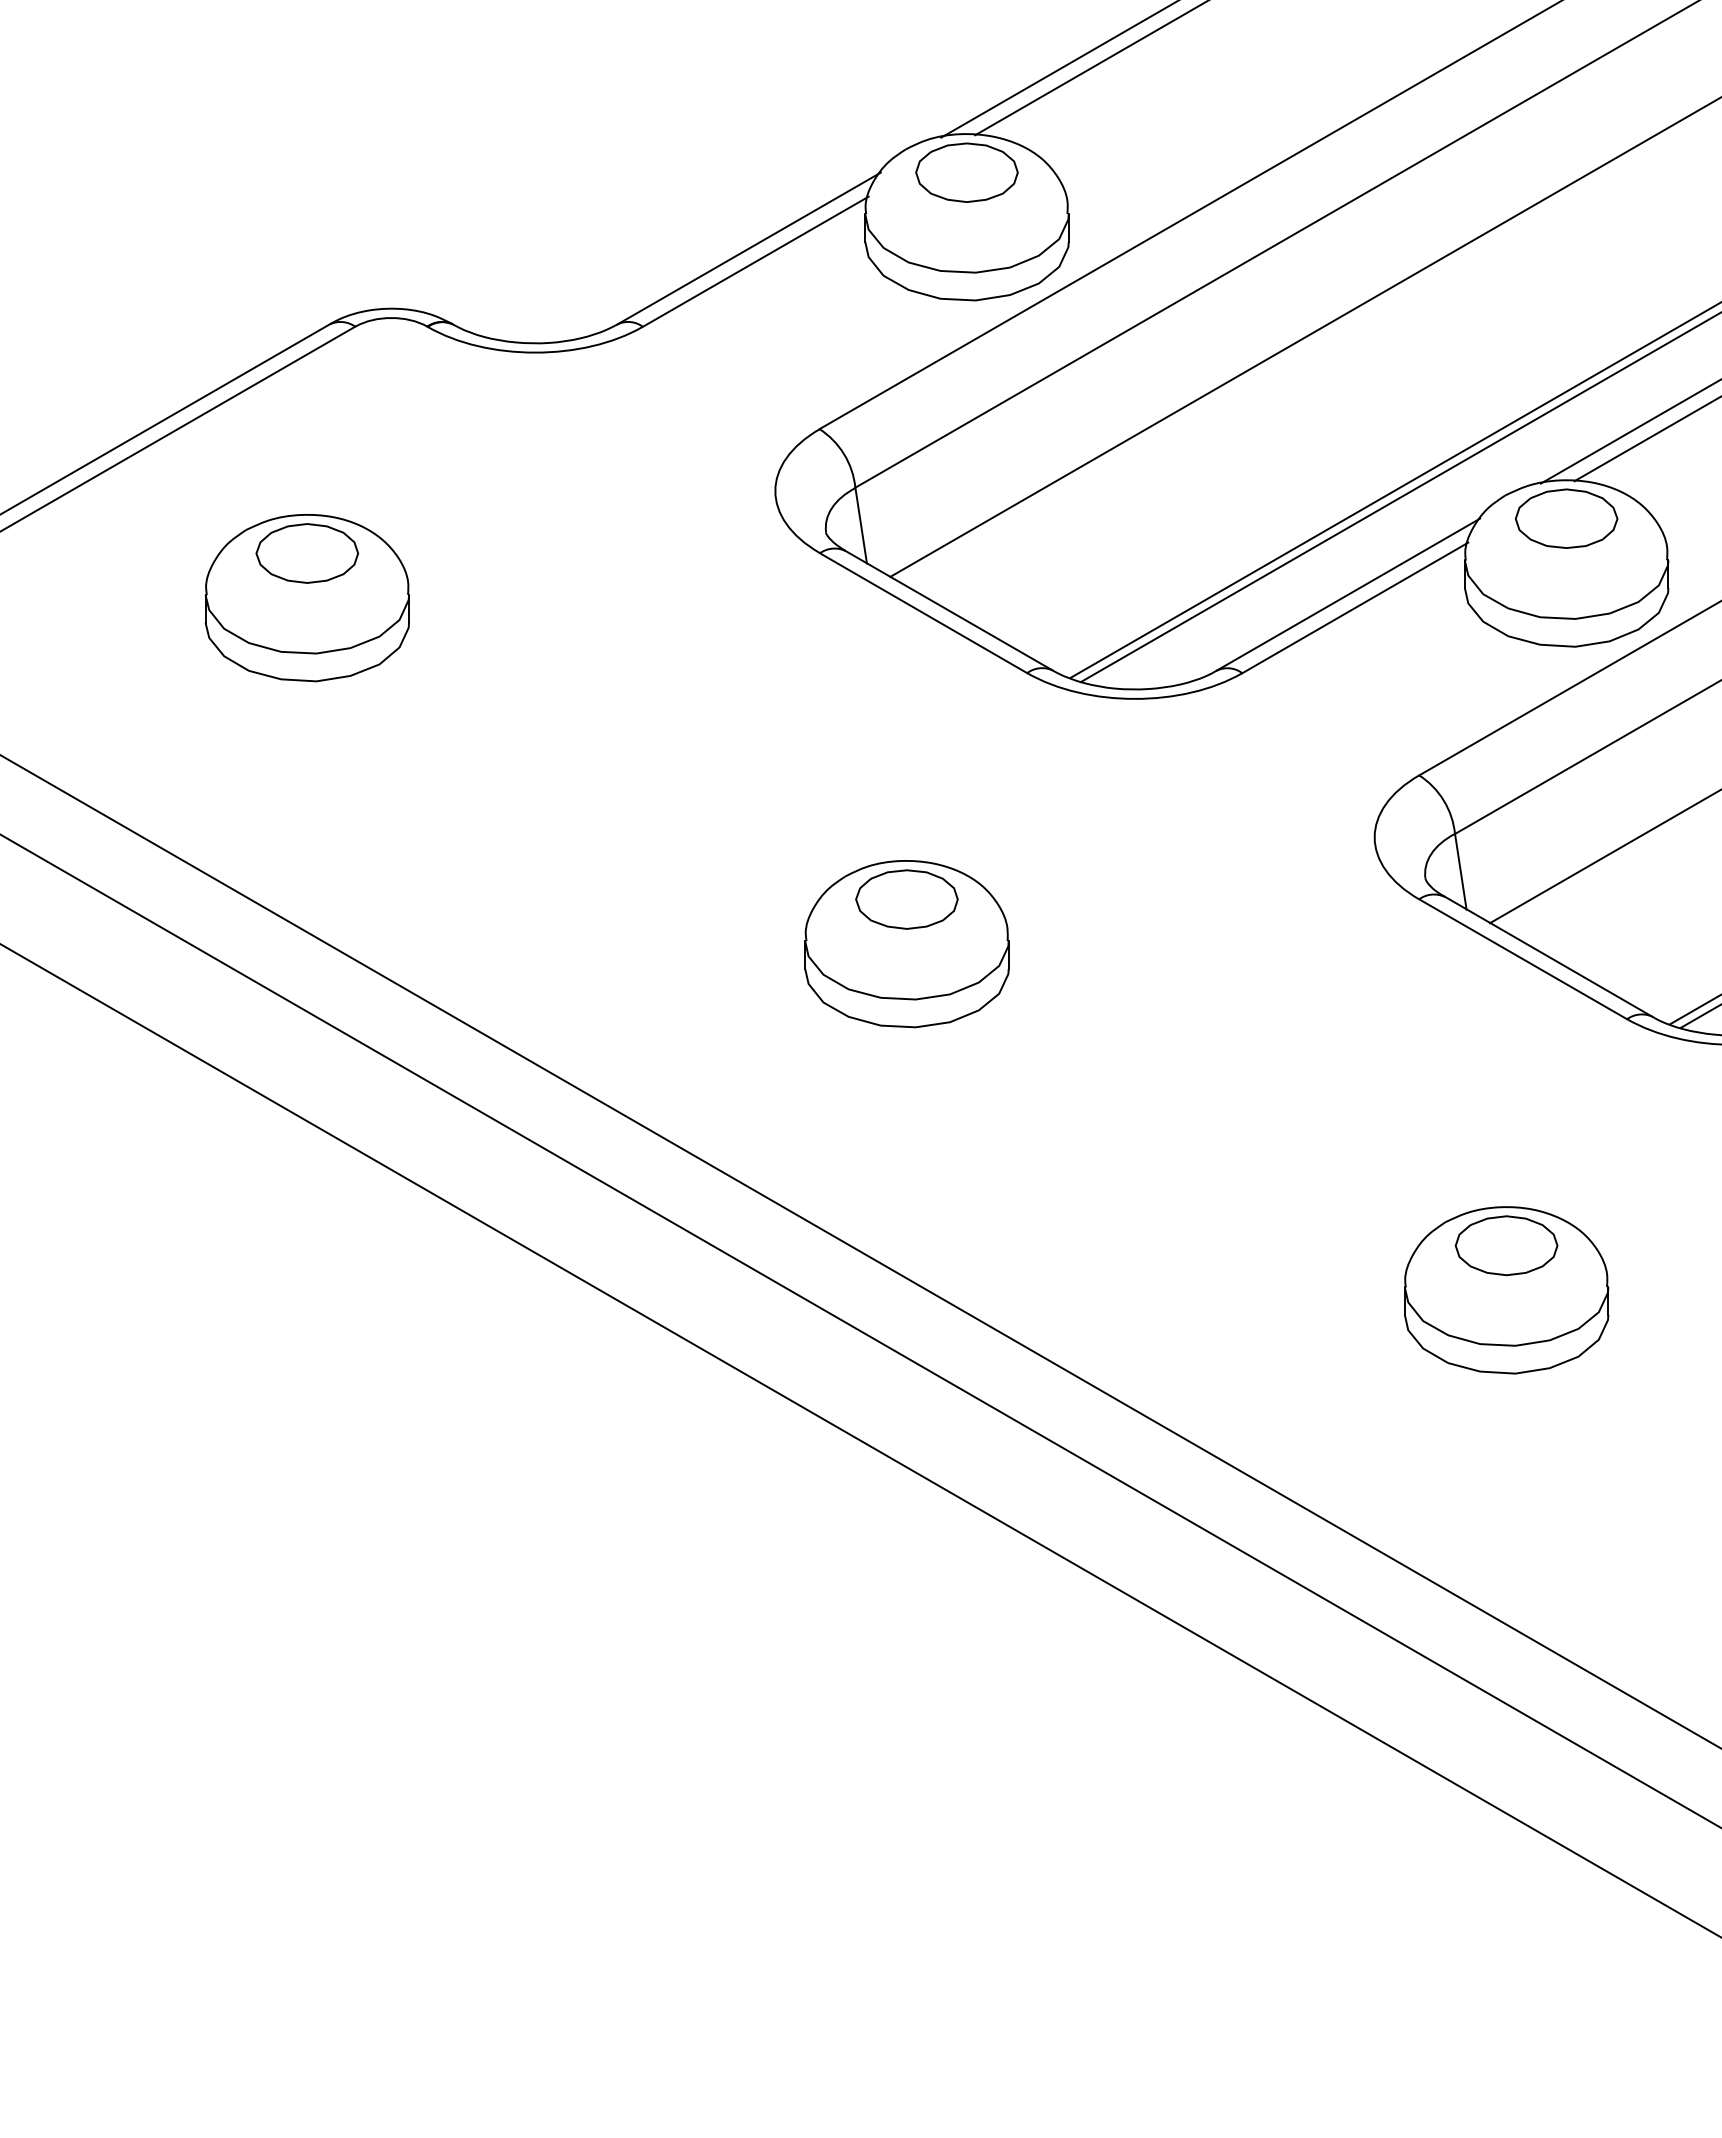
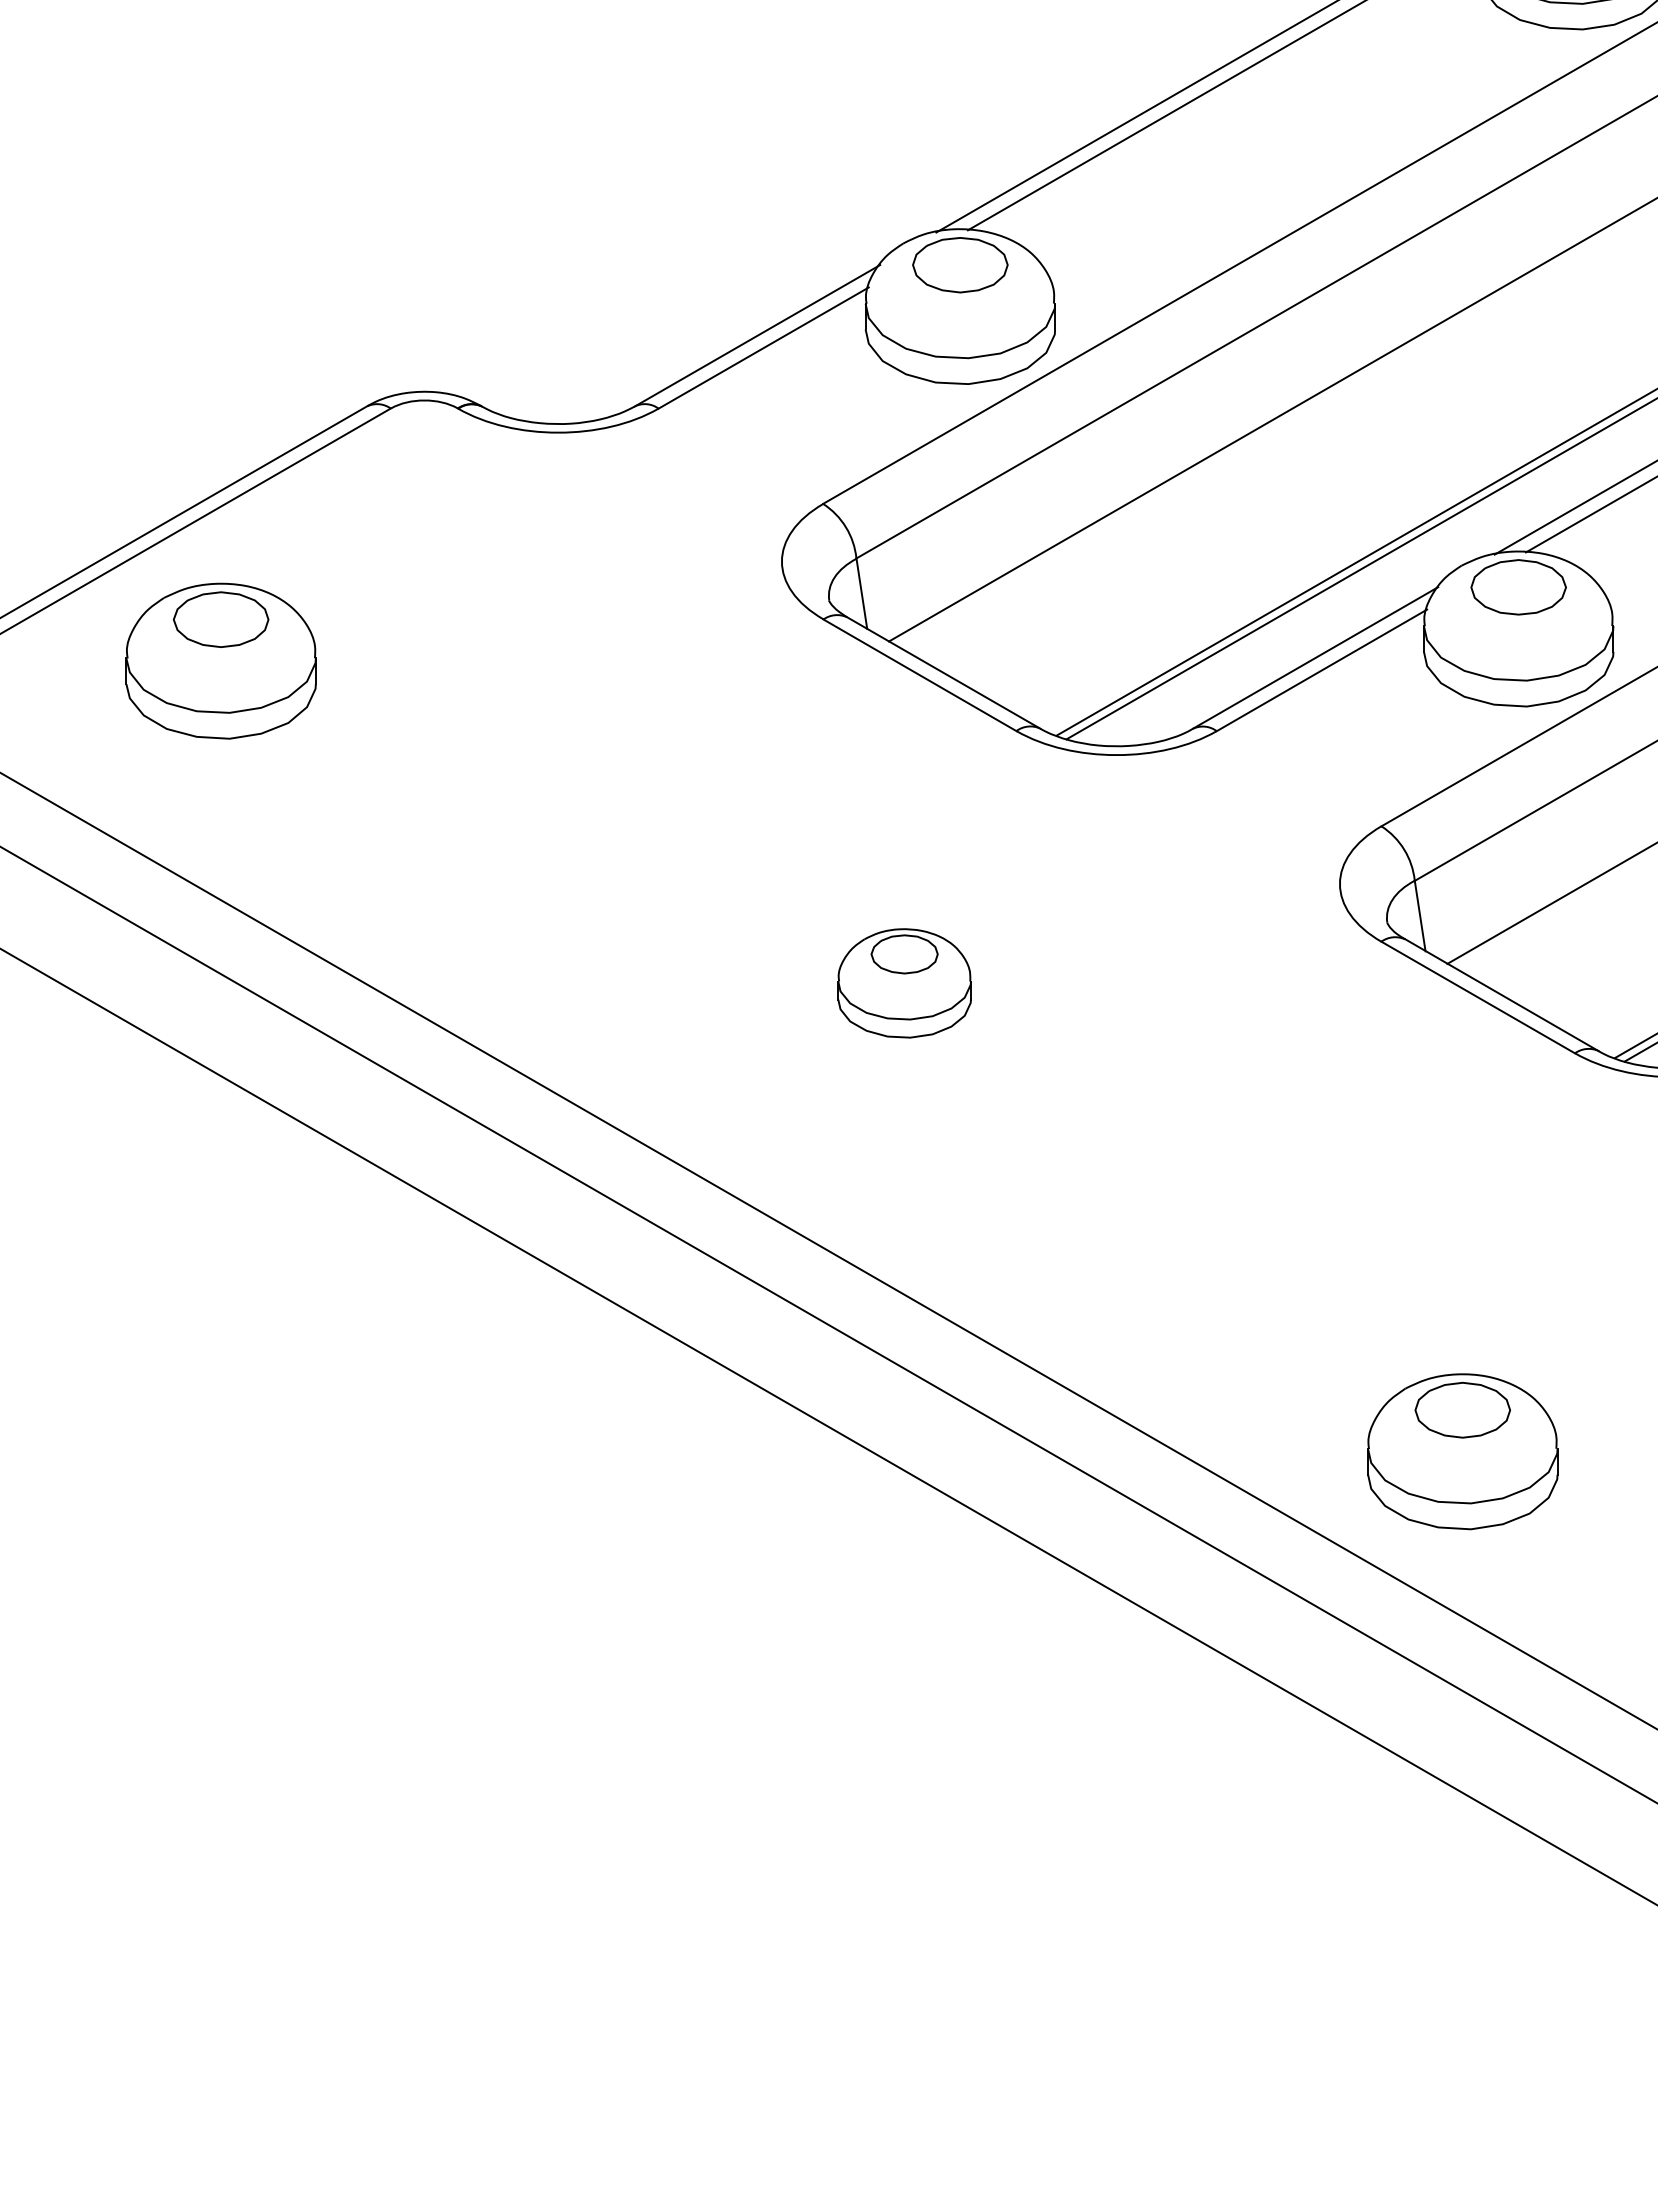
part: (306, 597) -> (220, 660), moved
part: (906, 944) -> (904, 983), size x0.7
part: (1506, 1290) -> (1462, 1451), moved

